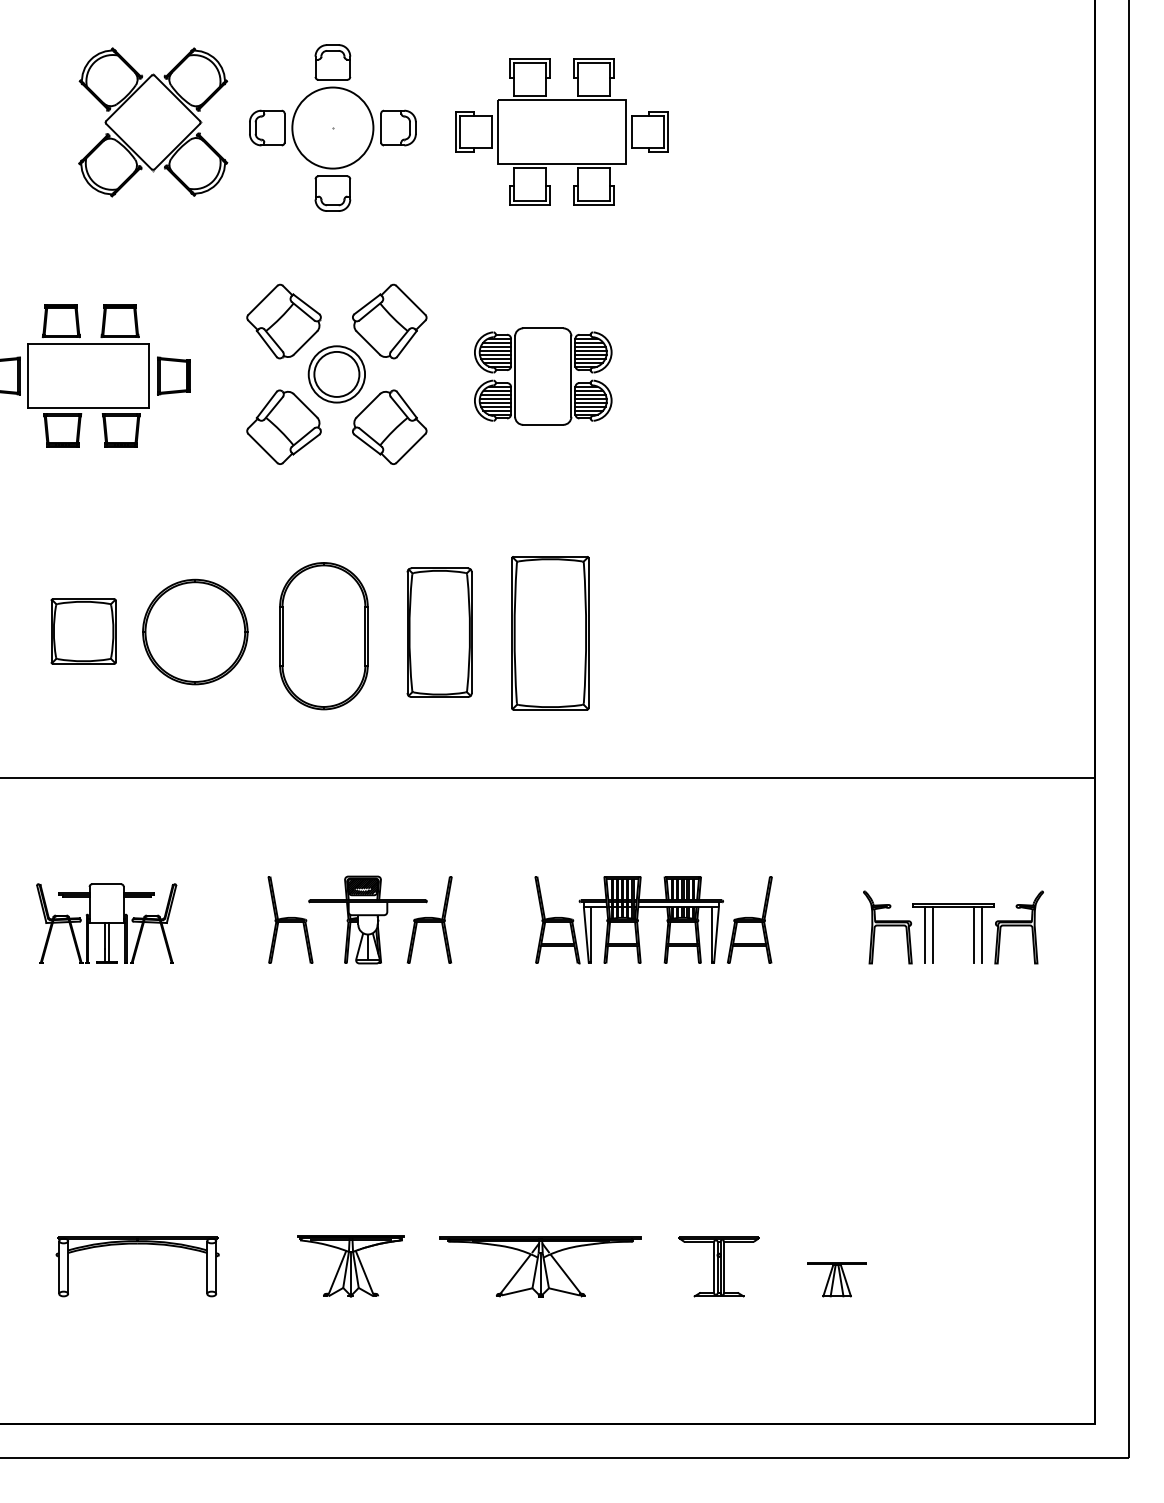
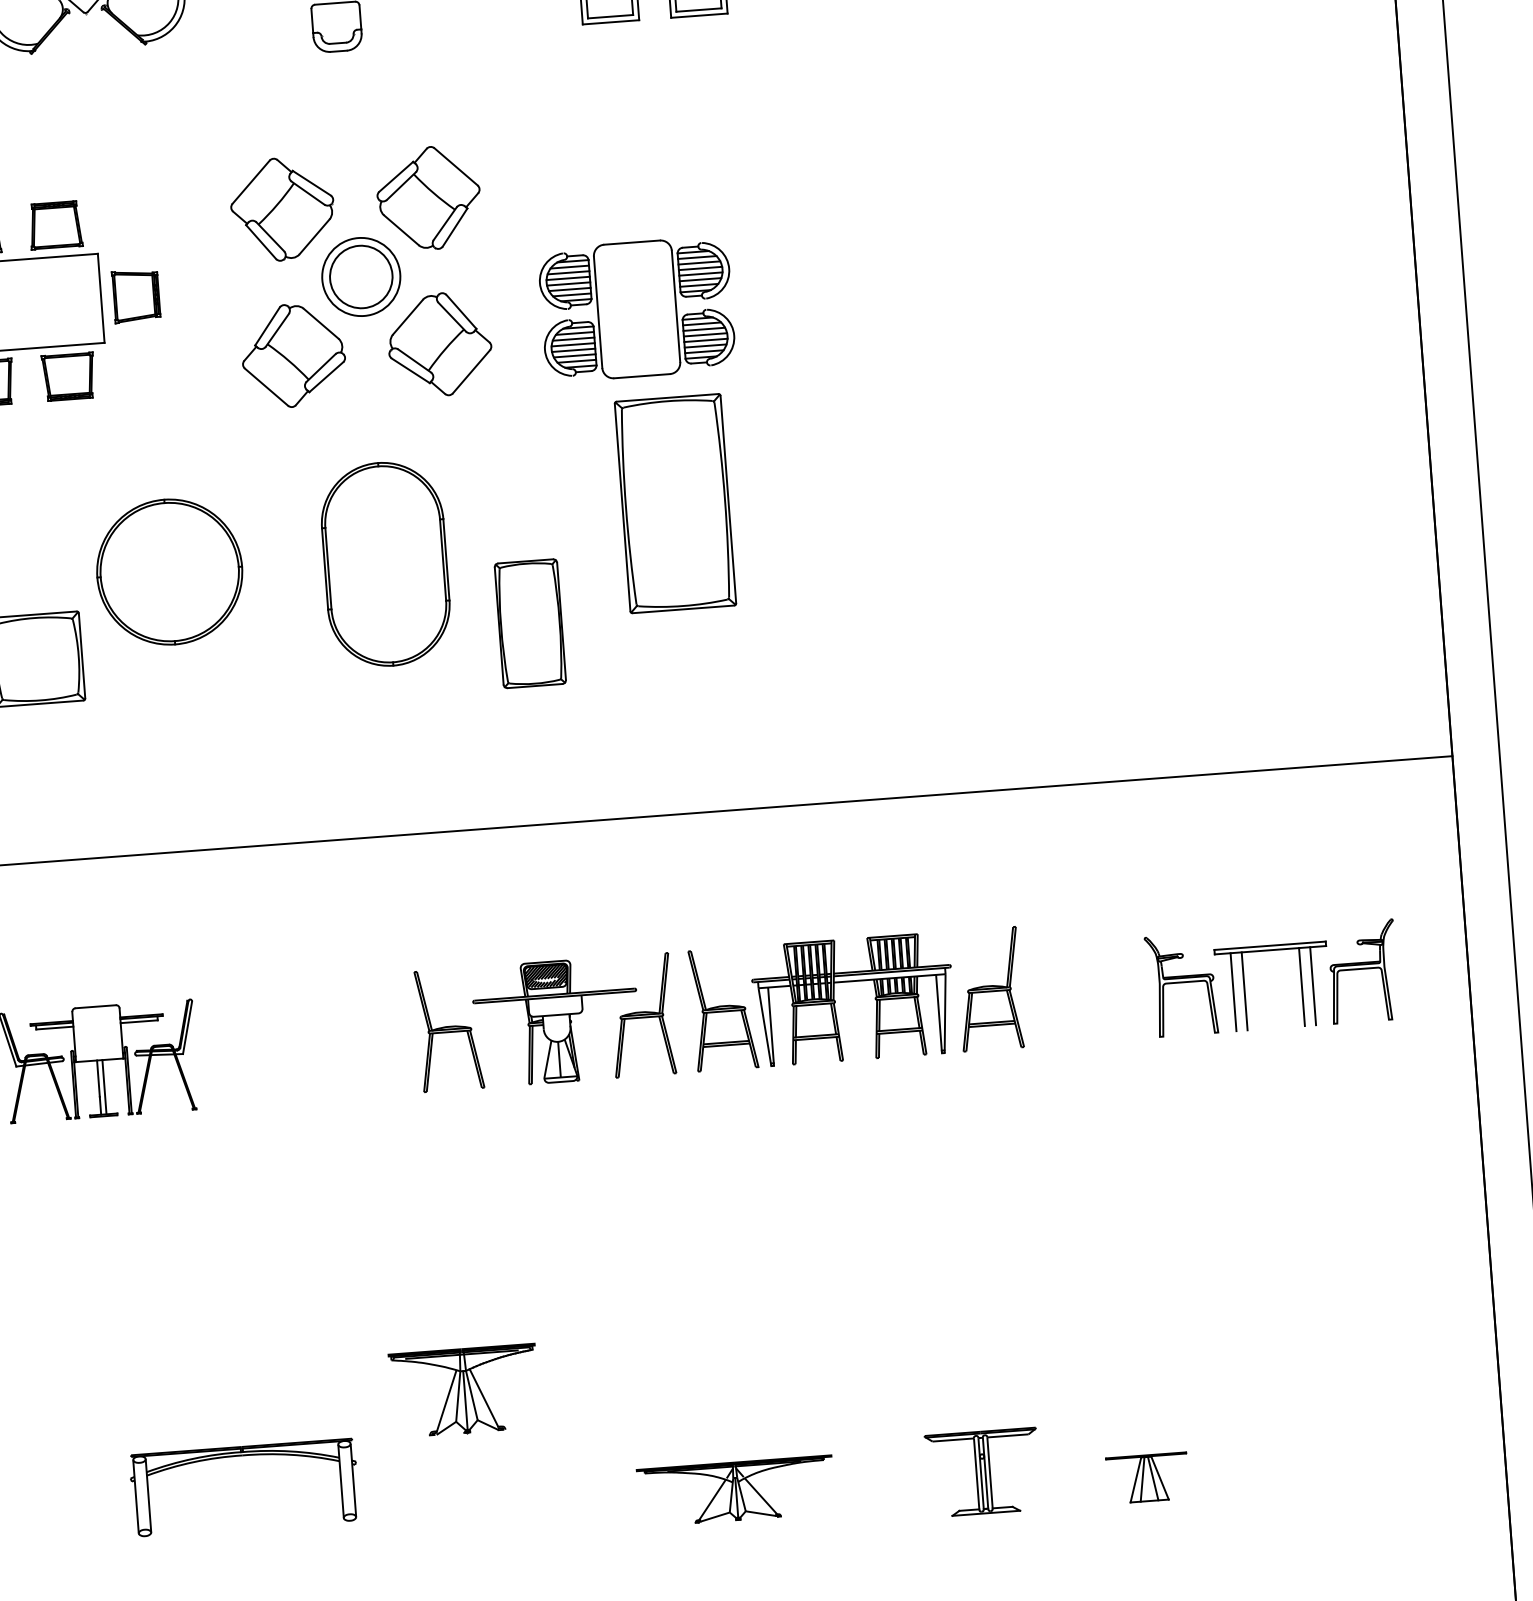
part: (543, 376) -> (637, 309), moved
part: (195, 631) -> (169, 571), moved
part: (439, 632) -> (530, 623), size x0.7
part: (550, 633) -> (675, 504), moved
part: (323, 636) -> (385, 564), moved
part: (359, 919) -> (544, 1021), moved
part: (137, 1244) -> (242, 1456), moved
part: (350, 1266) -> (464, 1391), moved
part: (540, 1266) -> (735, 1490), size x0.7

